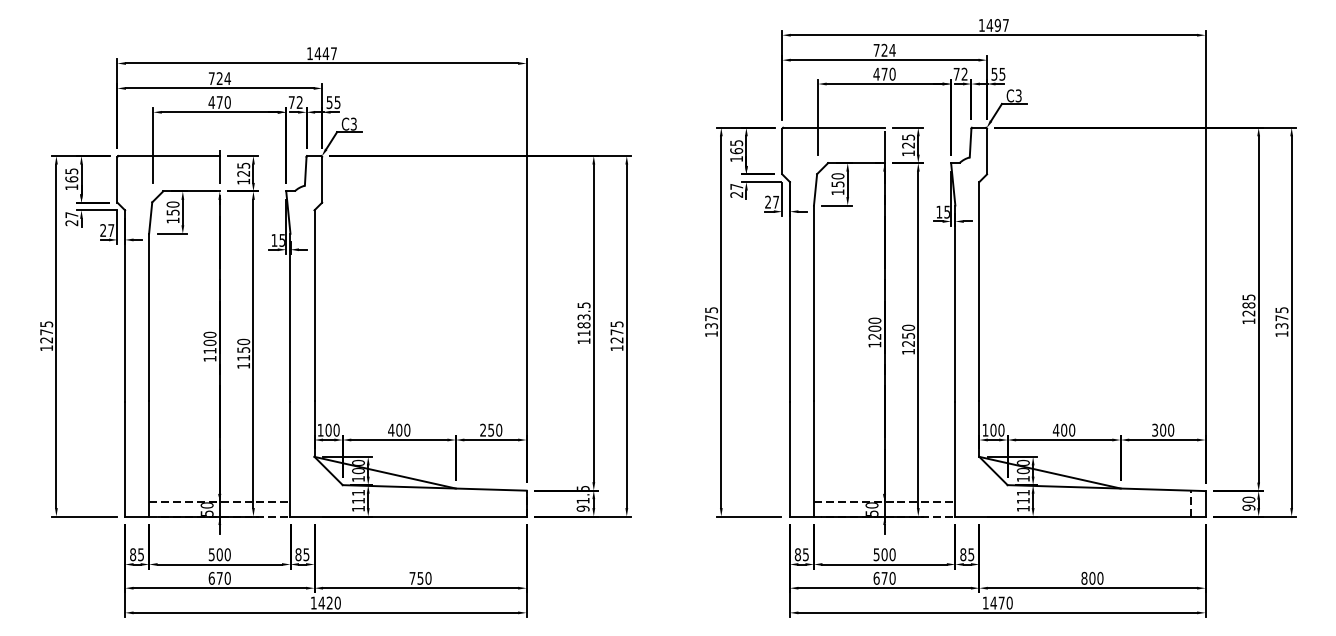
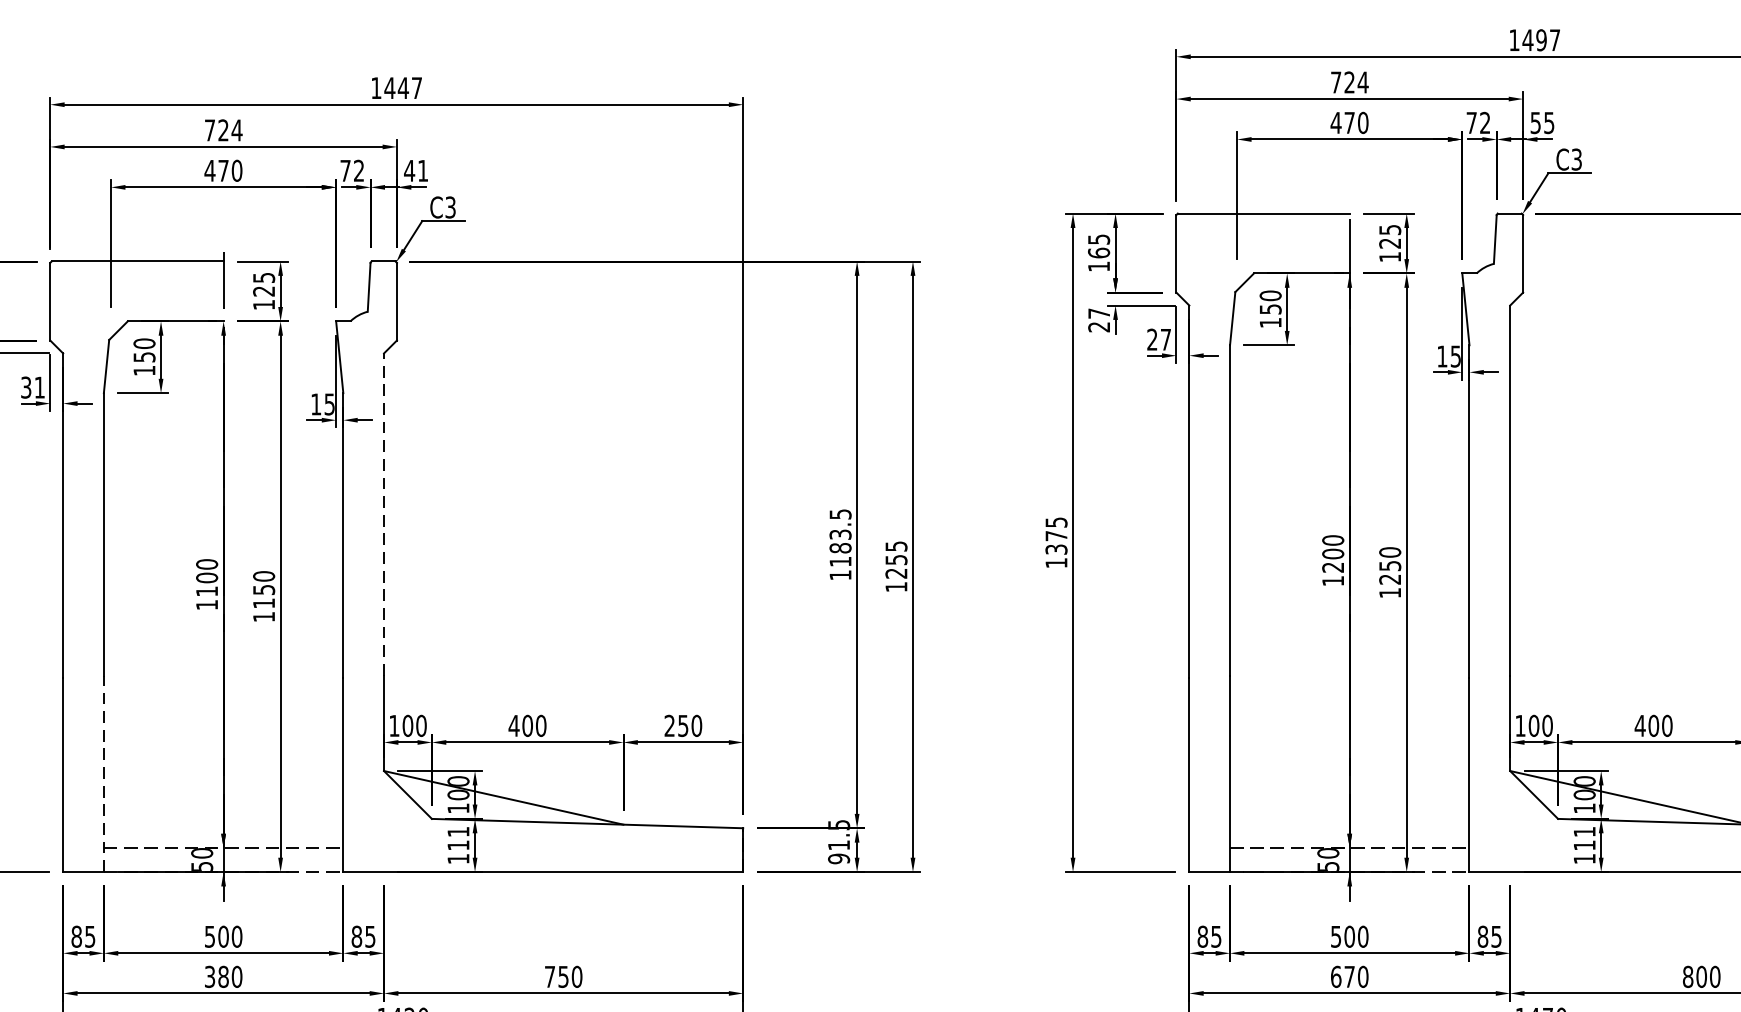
text: (333, 102) -> (416, 170), 55 -> 41
text: (107, 230) -> (33, 387), 27 -> 31
line: (314, 304) -> (384, 512), solid -> dashed
text: (616, 332) -> (895, 560), 1275 -> 1255
line: (149, 458) -> (104, 773), solid -> dashed
text: (215, 577) -> (216, 975), 670 -> 380

